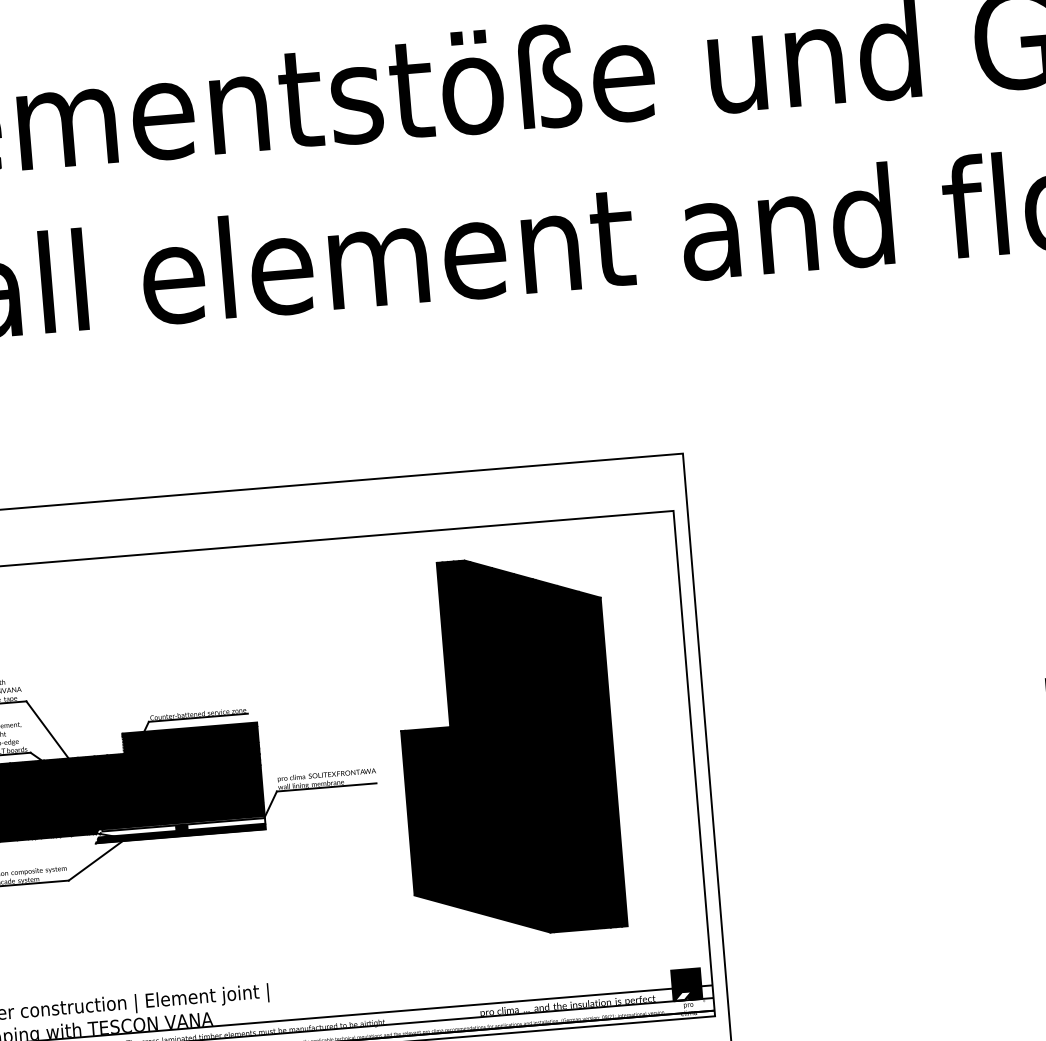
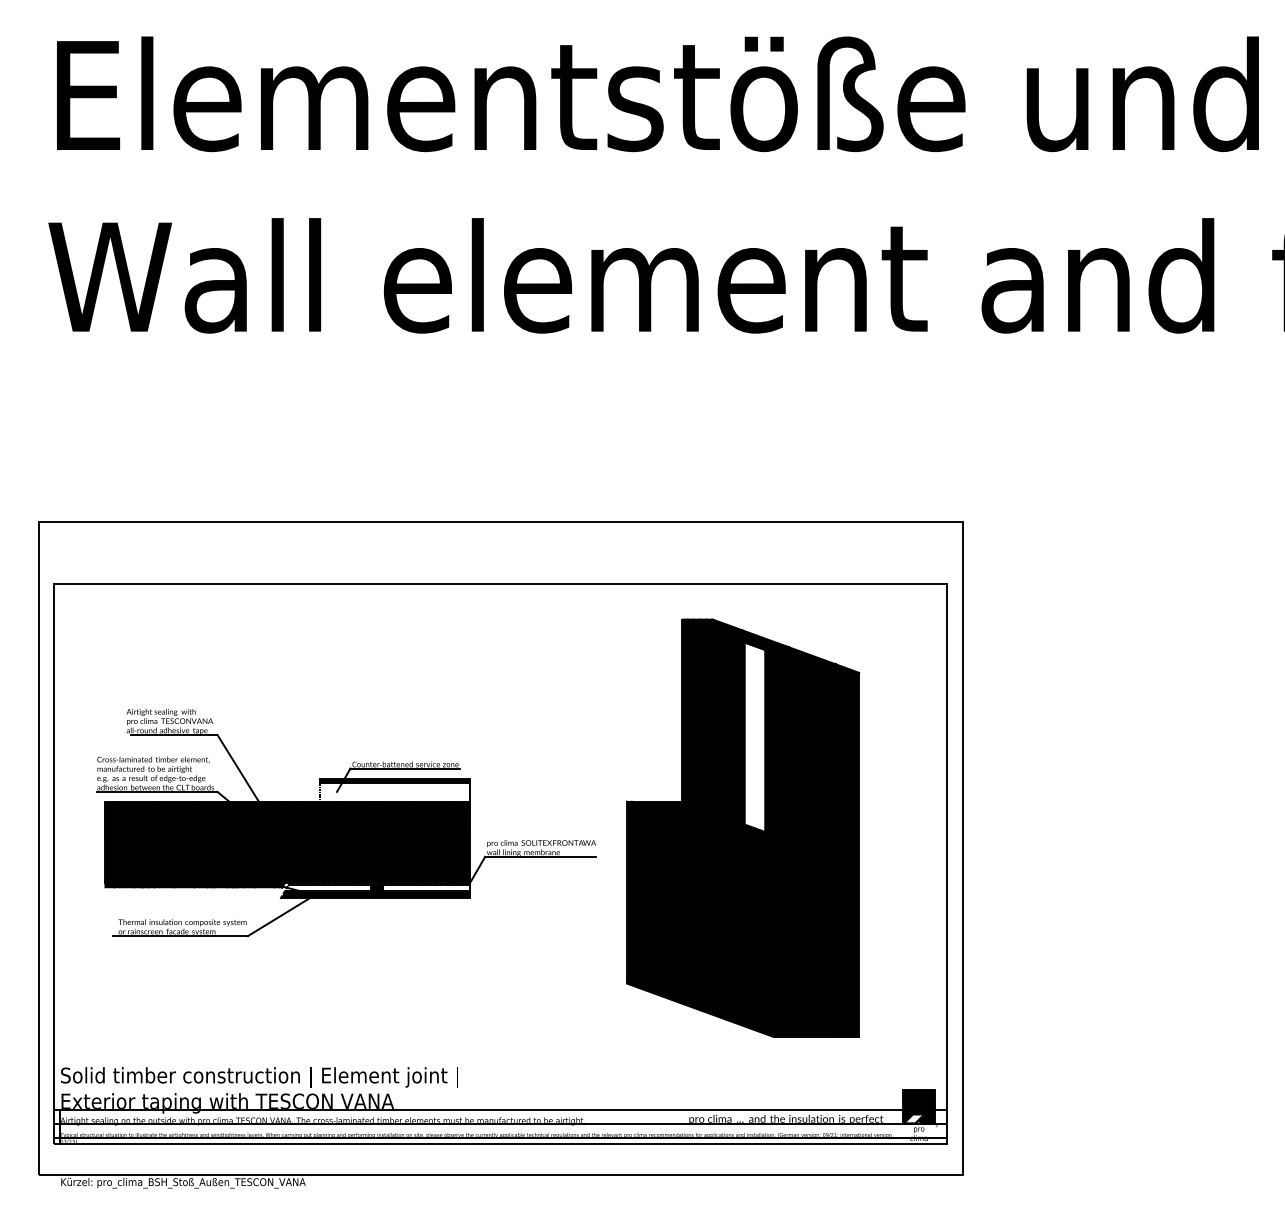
fill: (511, 663) -> (754, 737), removed
fill: (190, 740) -> (394, 792), removed

